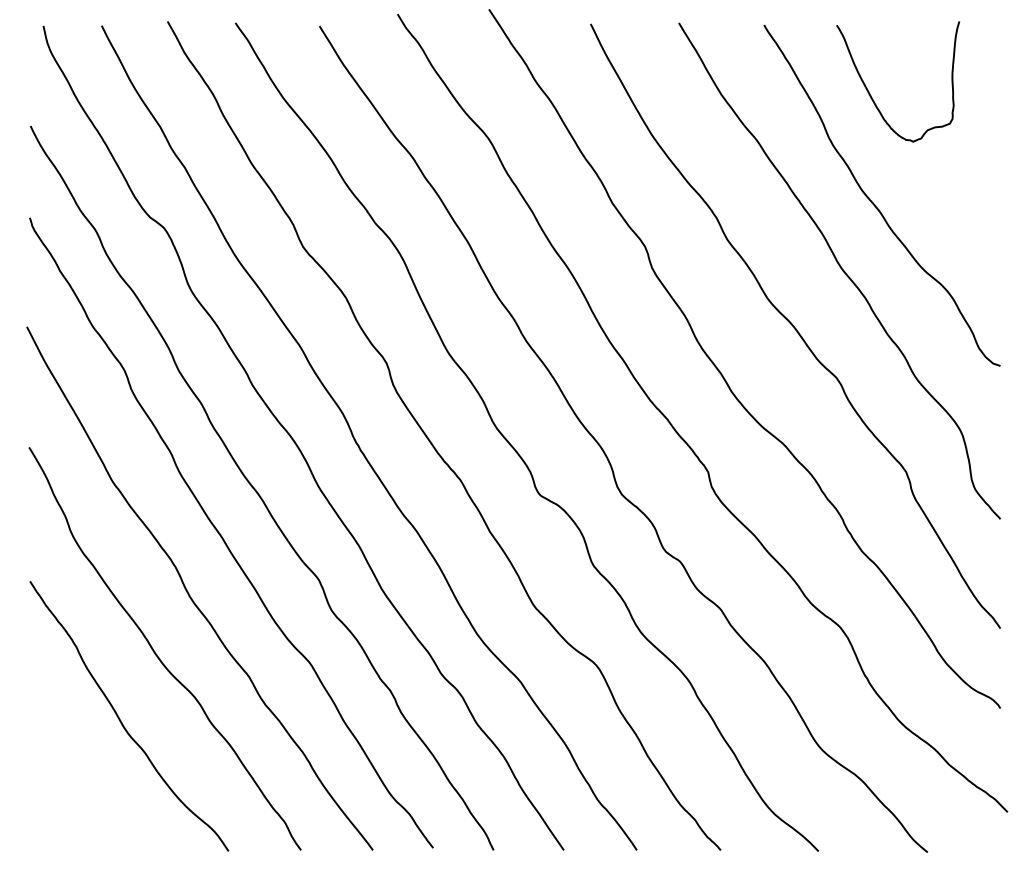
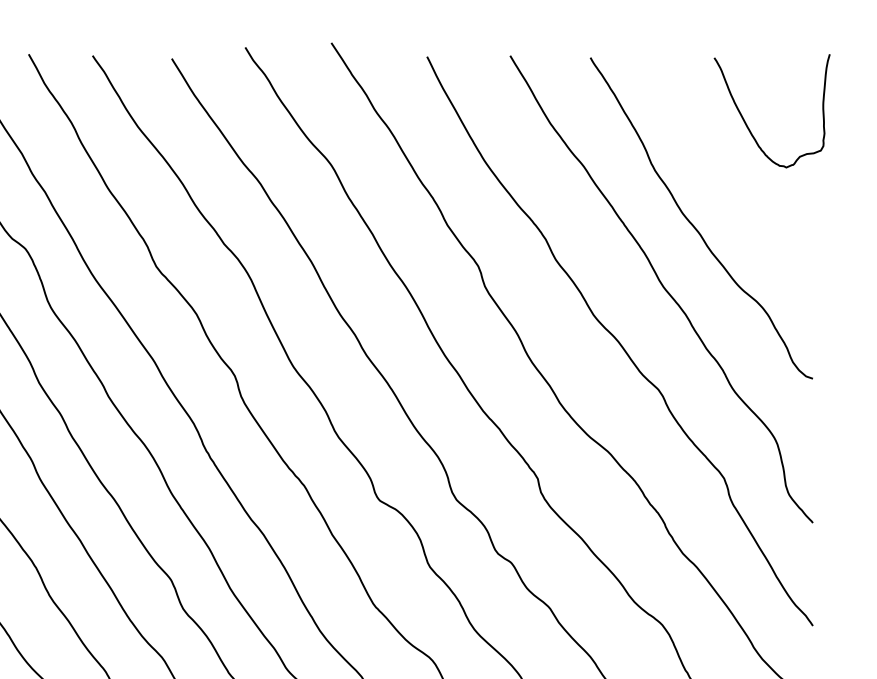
curve: (871, 95) -> (747, 124), moved

